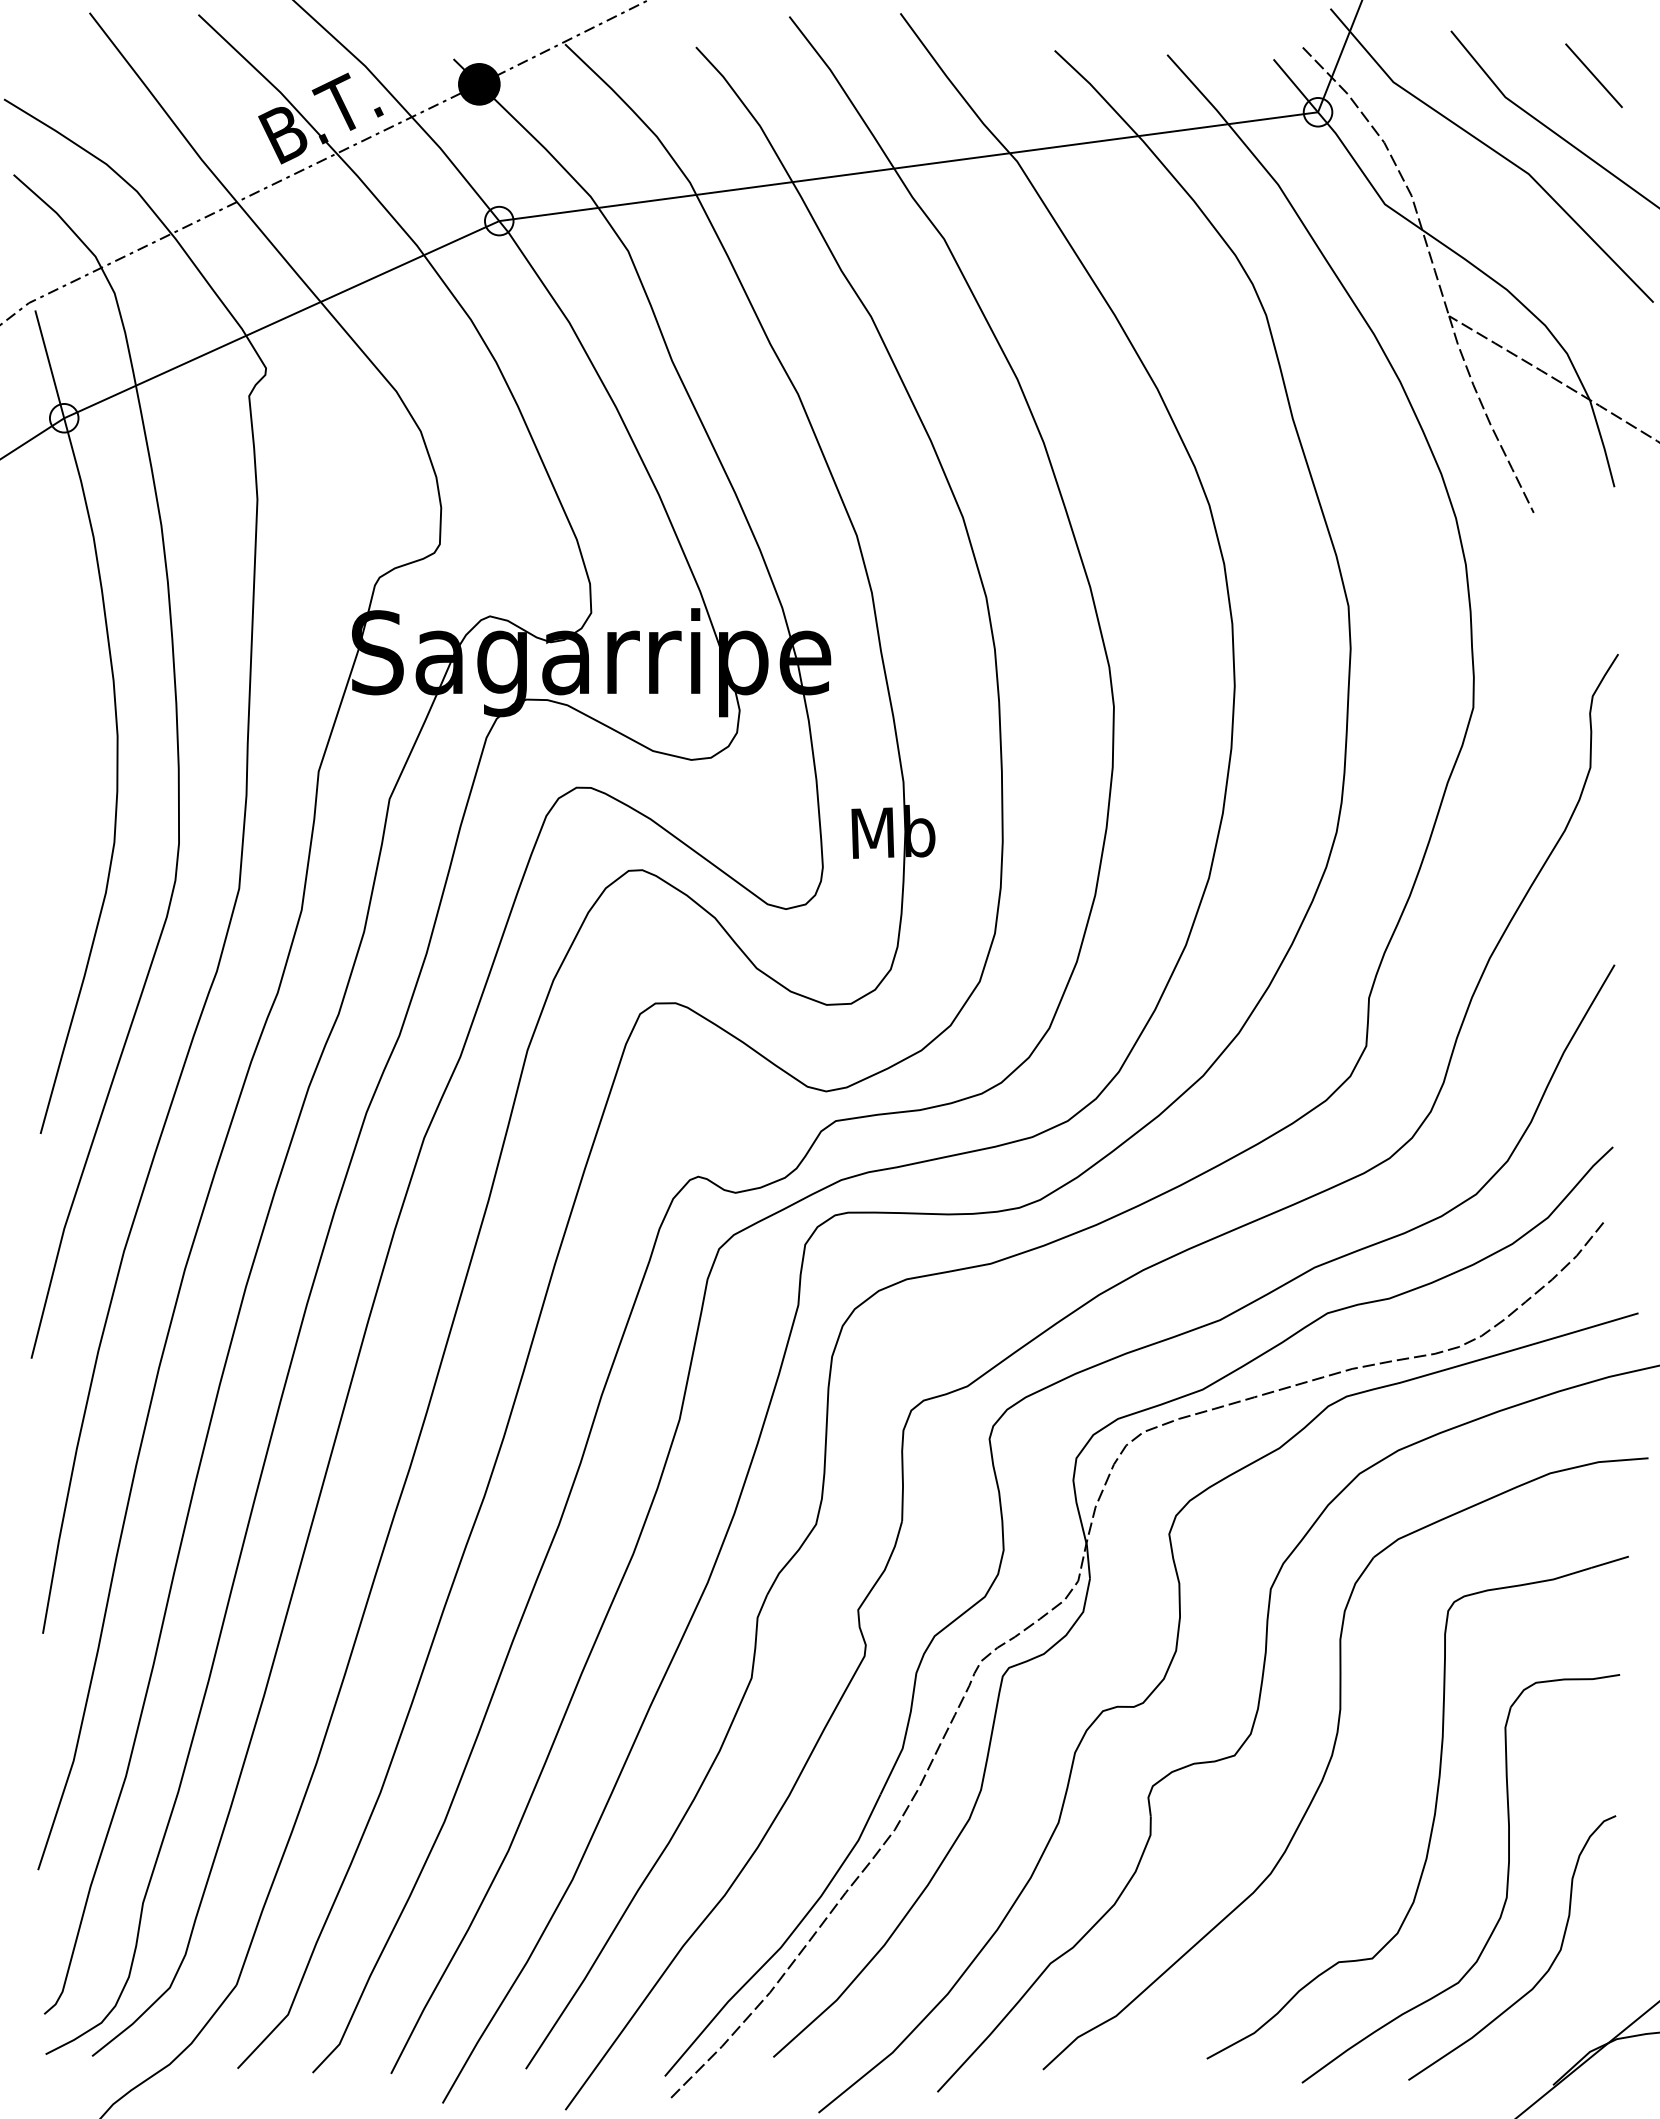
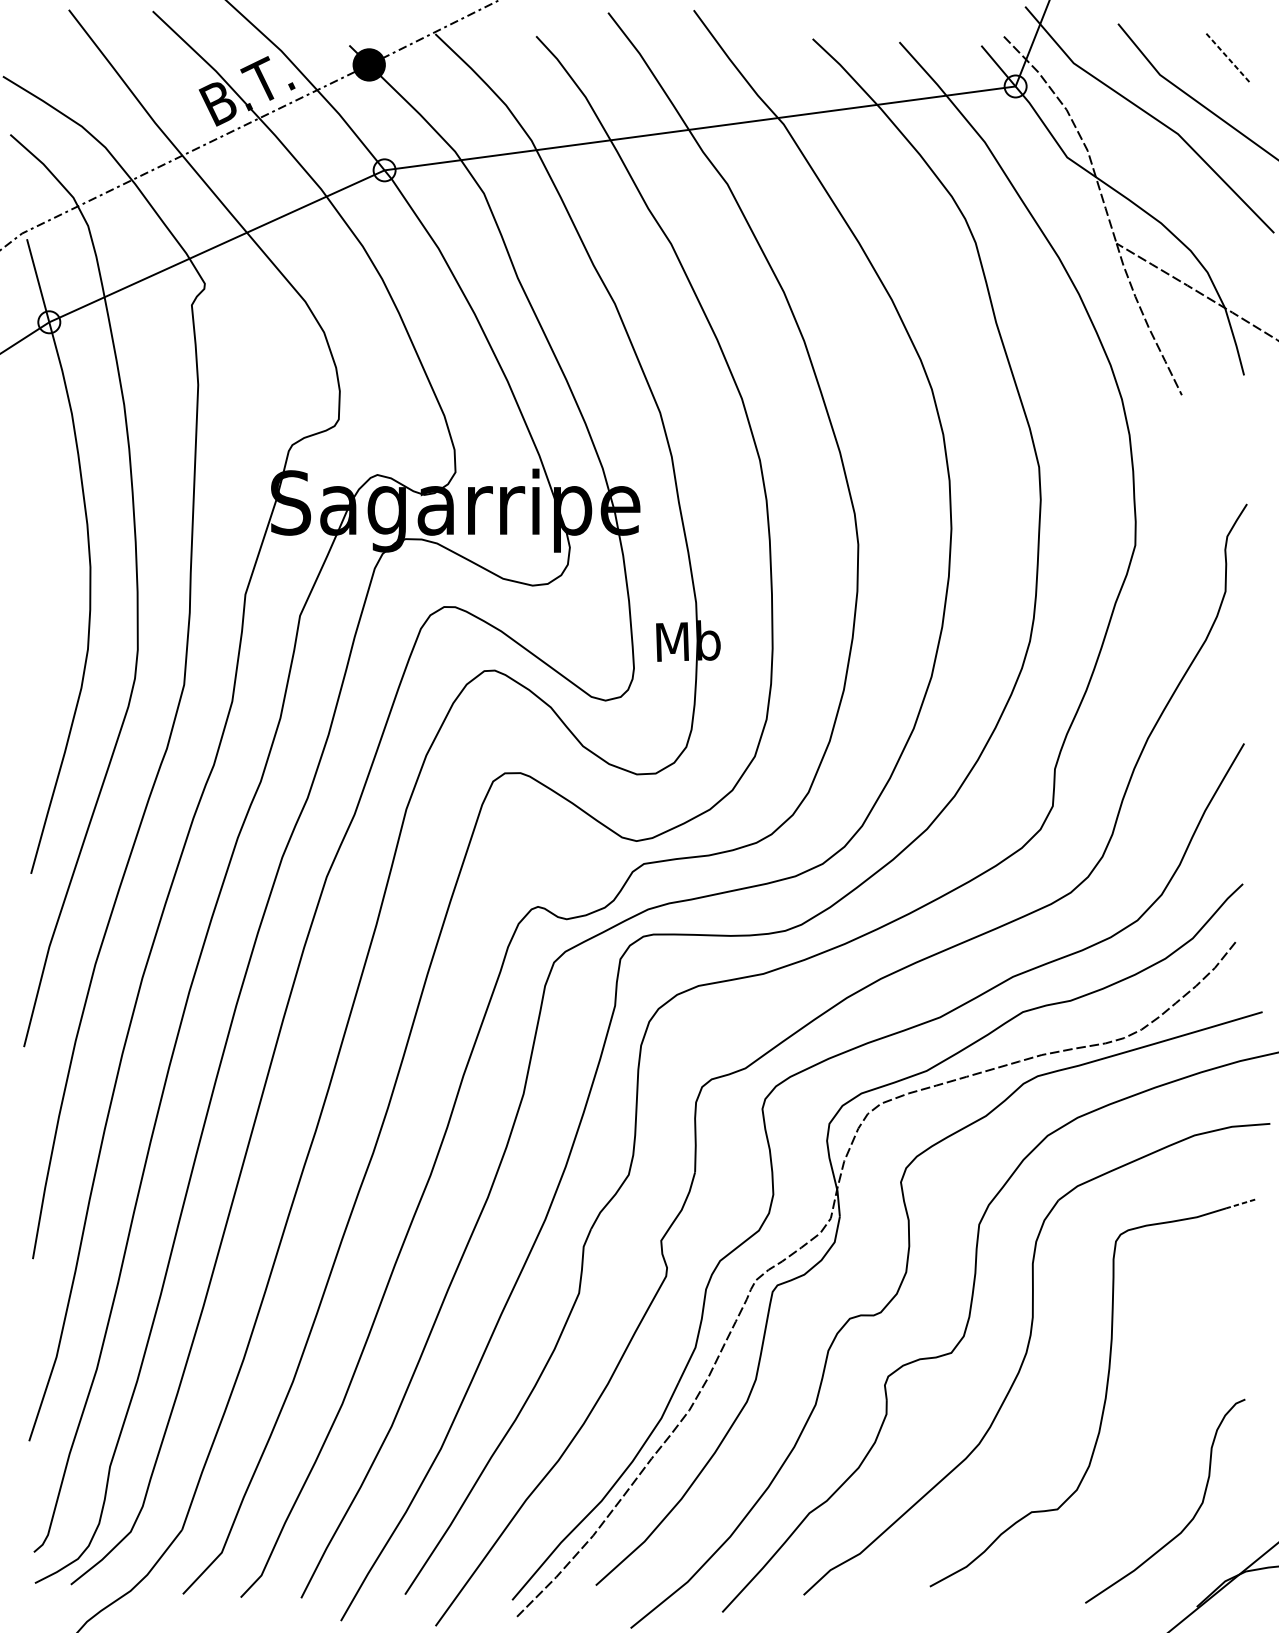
line: (1594, 75) -> (1228, 58), solid -> dashed
line: (1610, 1562) -> (1241, 1204), solid -> dashed
part: (1506, 1881) -> (1160, 1450), removed

